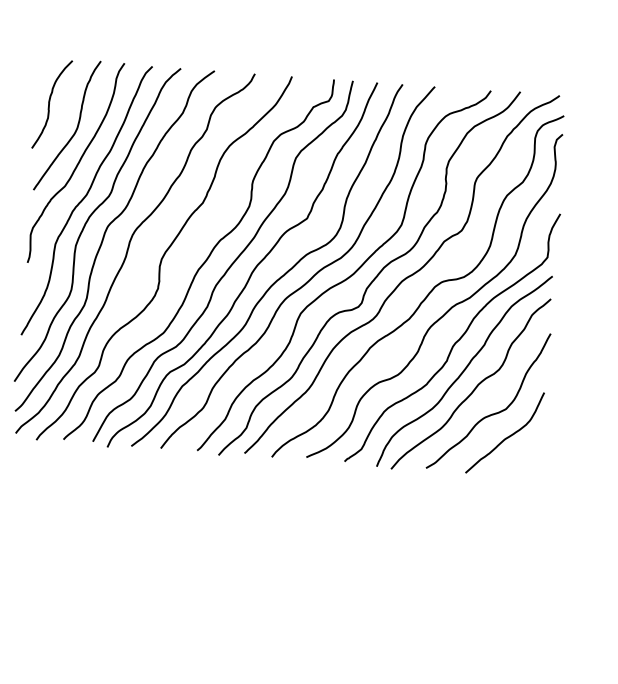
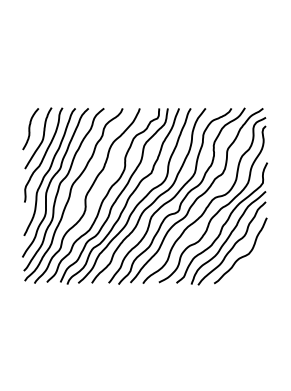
curve: (507, 434) -> (250, 265), removed

